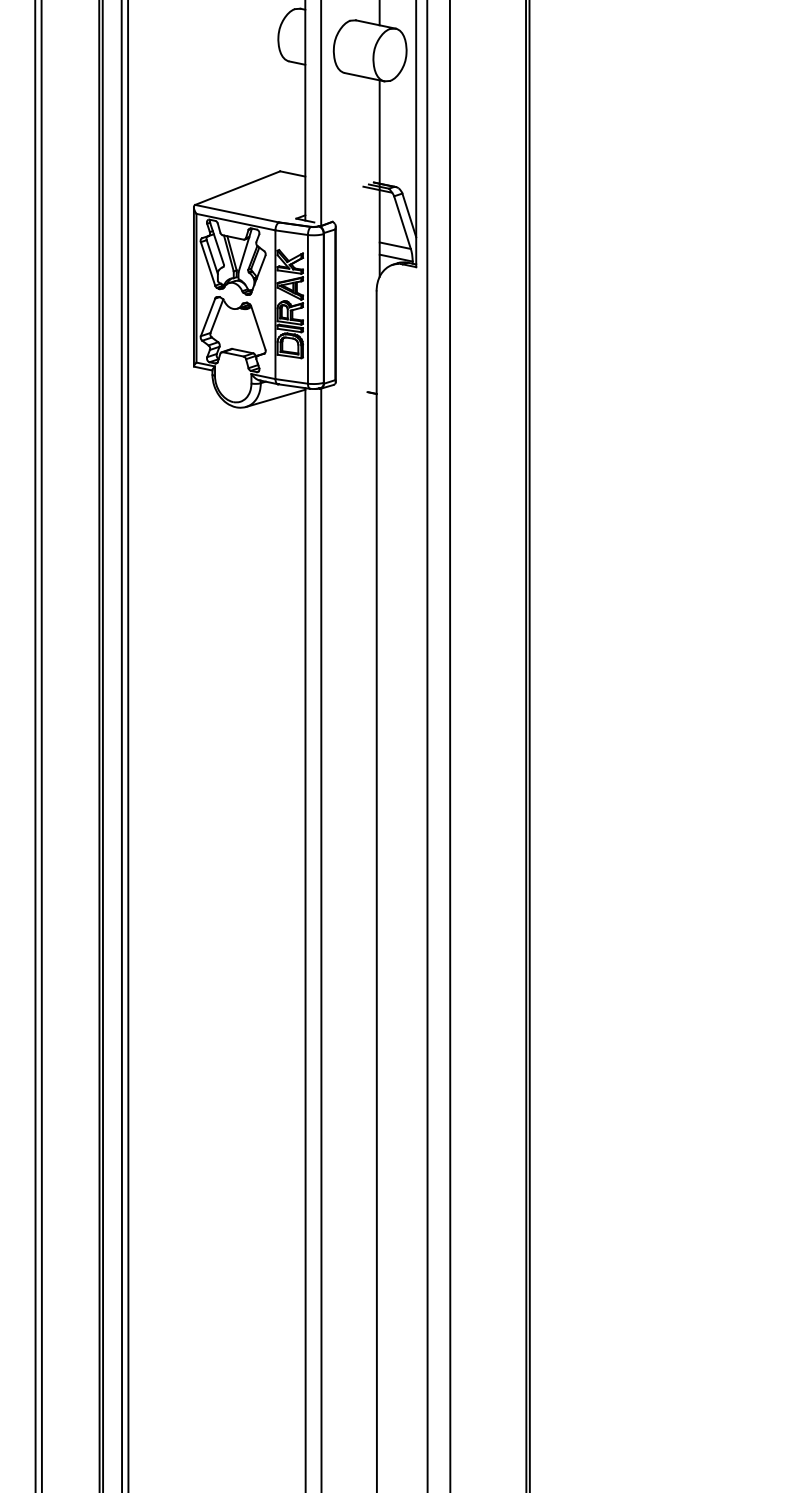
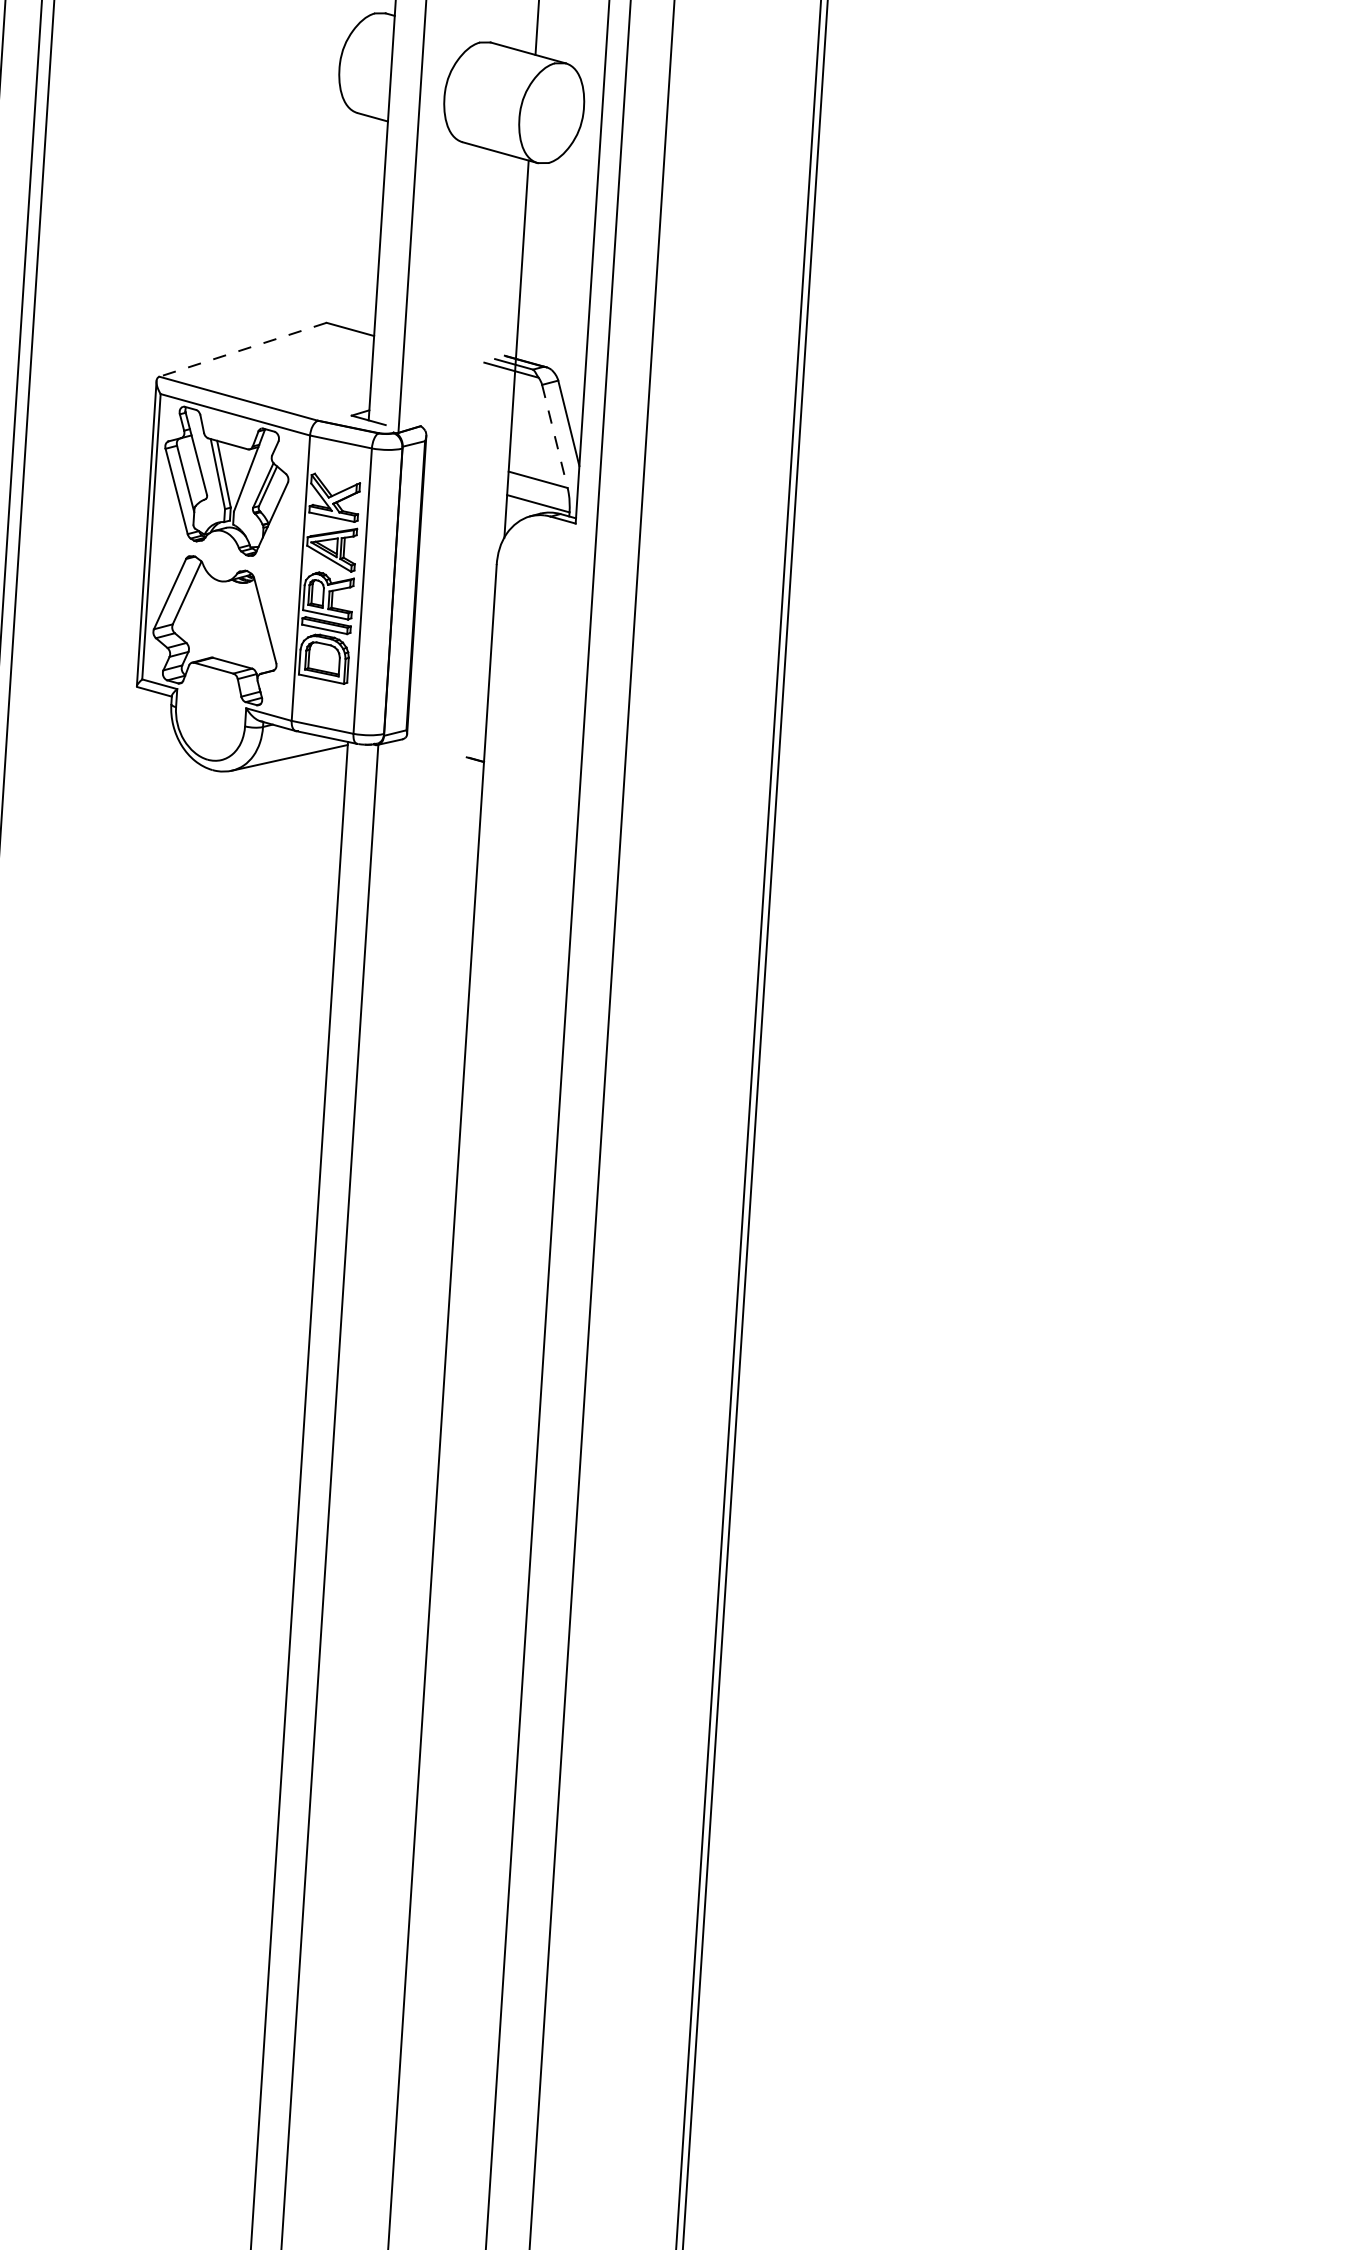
line: (237, 188) -> (242, 350), solid -> dashed
line: (402, 222) -> (554, 436), solid -> dashed

